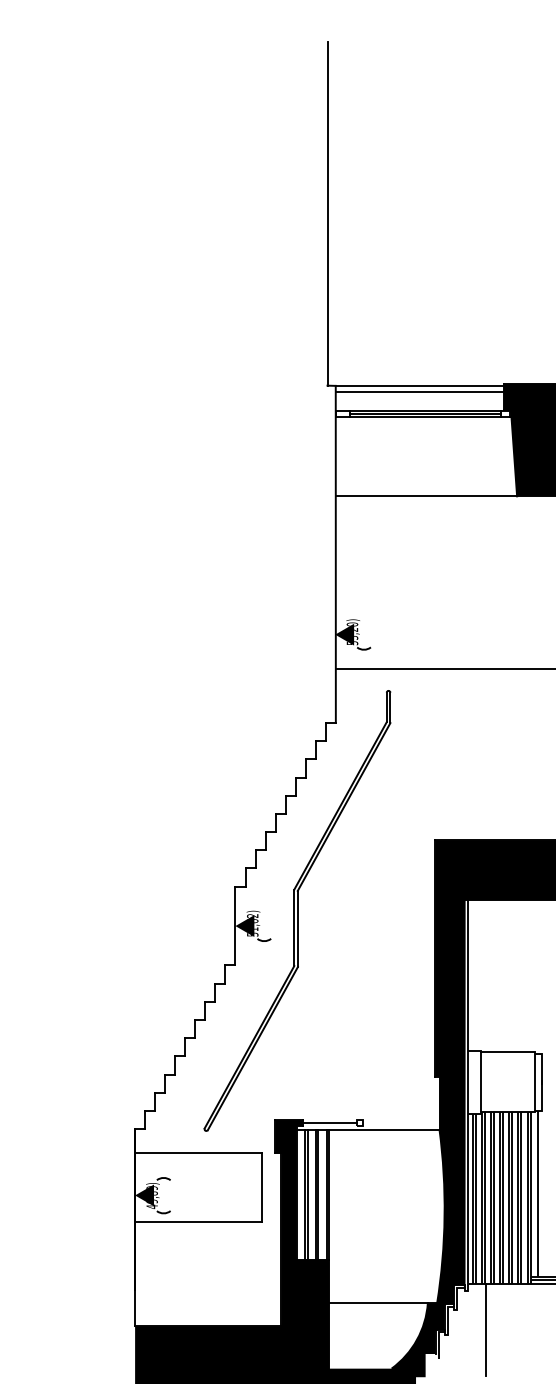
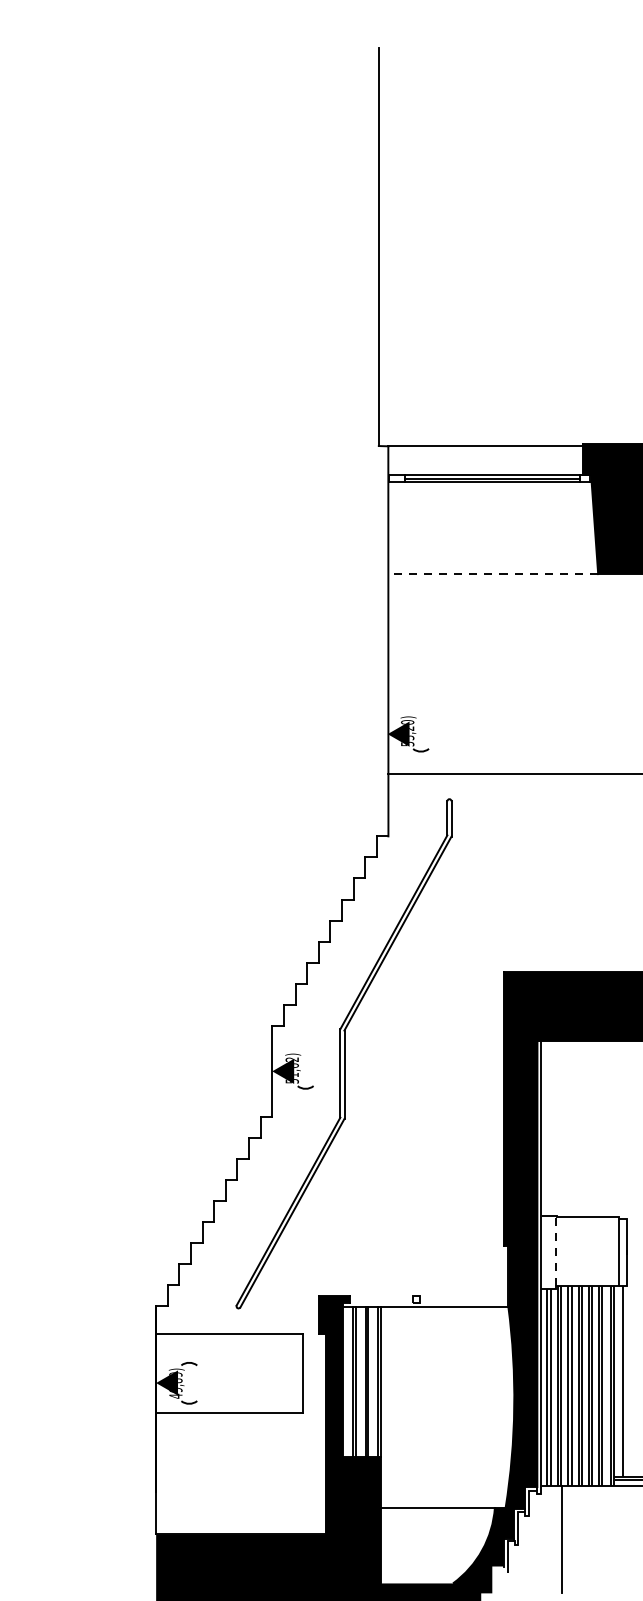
line: (419, 392) -> (485, 453), removed
line: (426, 496) -> (493, 574), solid -> dashed
line: (481, 1081) -> (556, 1251), solid -> dashed
line: (329, 1123) -> (381, 1299), removed

